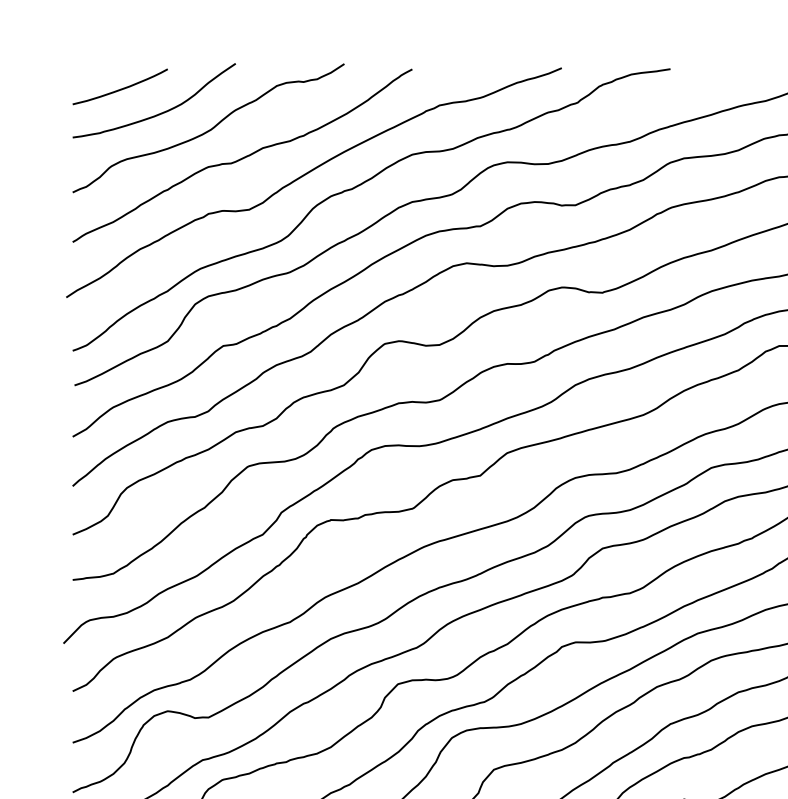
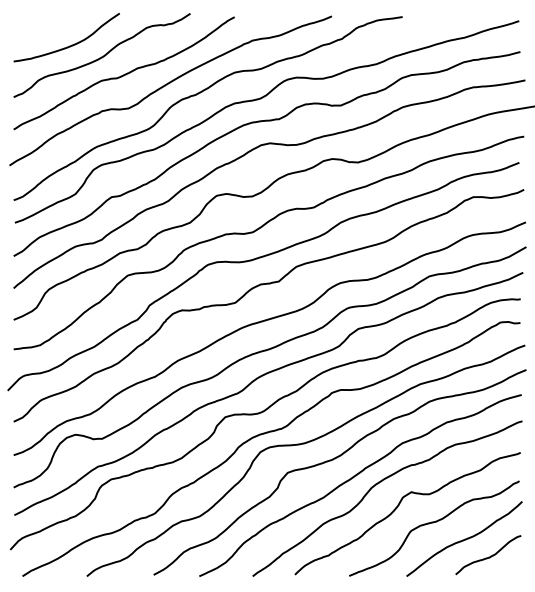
curve: (120, 88) -> (44, 29), removed

